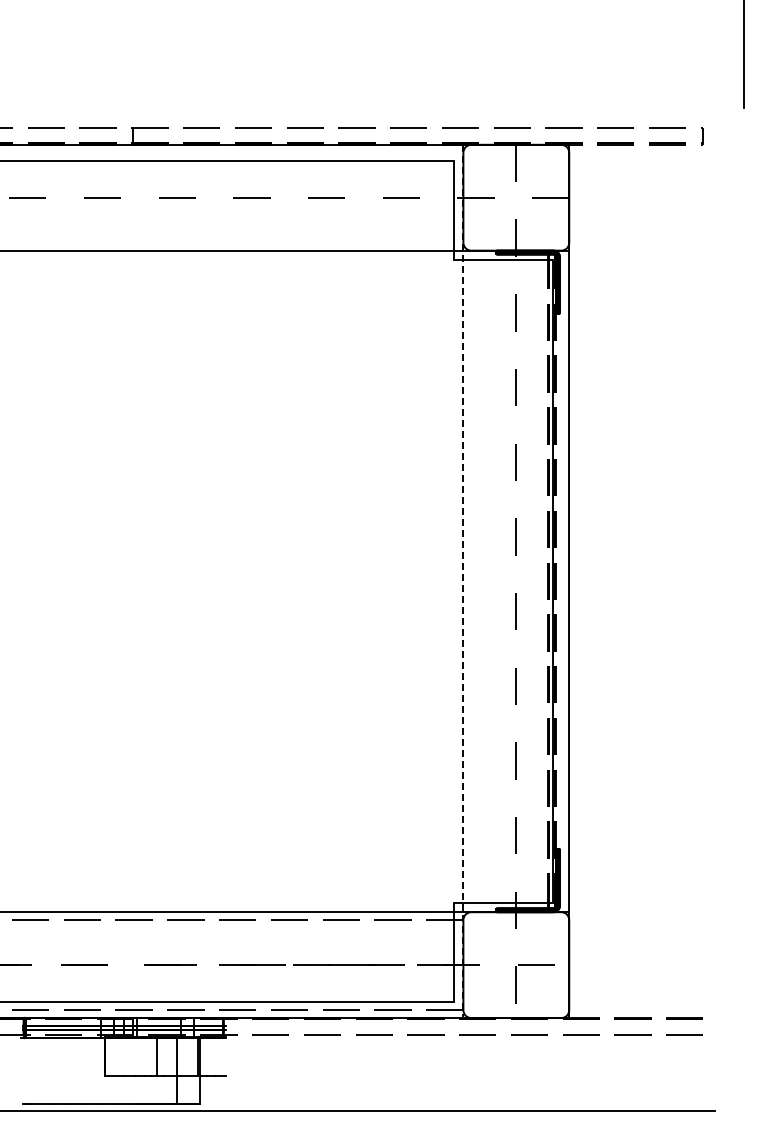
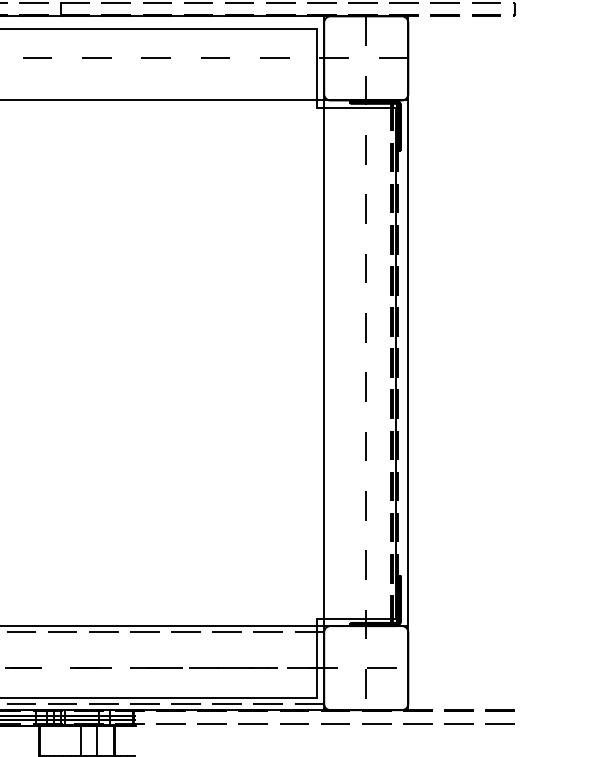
line: (463, 581) -> (324, 363), dashed -> solid

